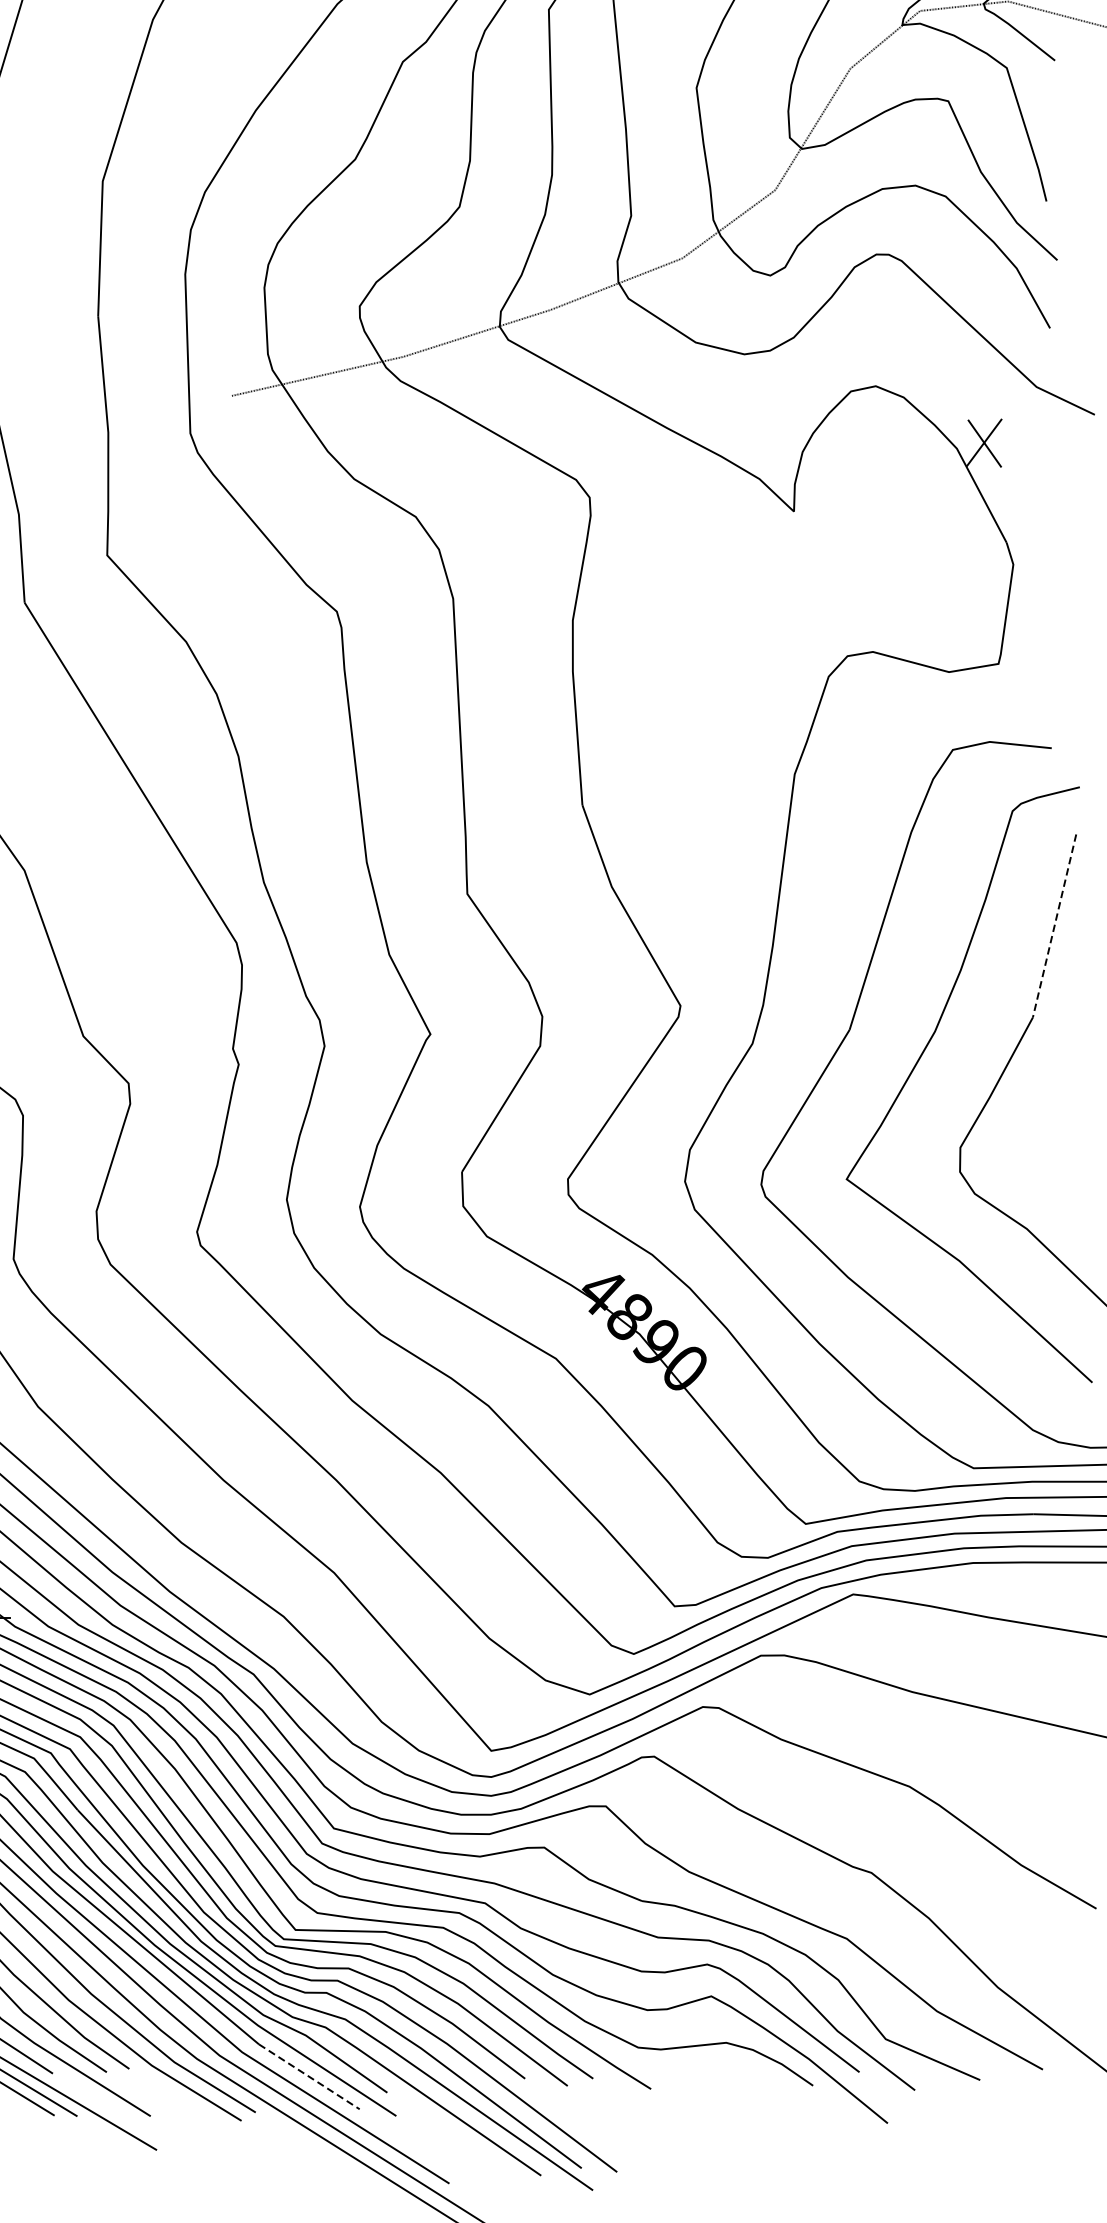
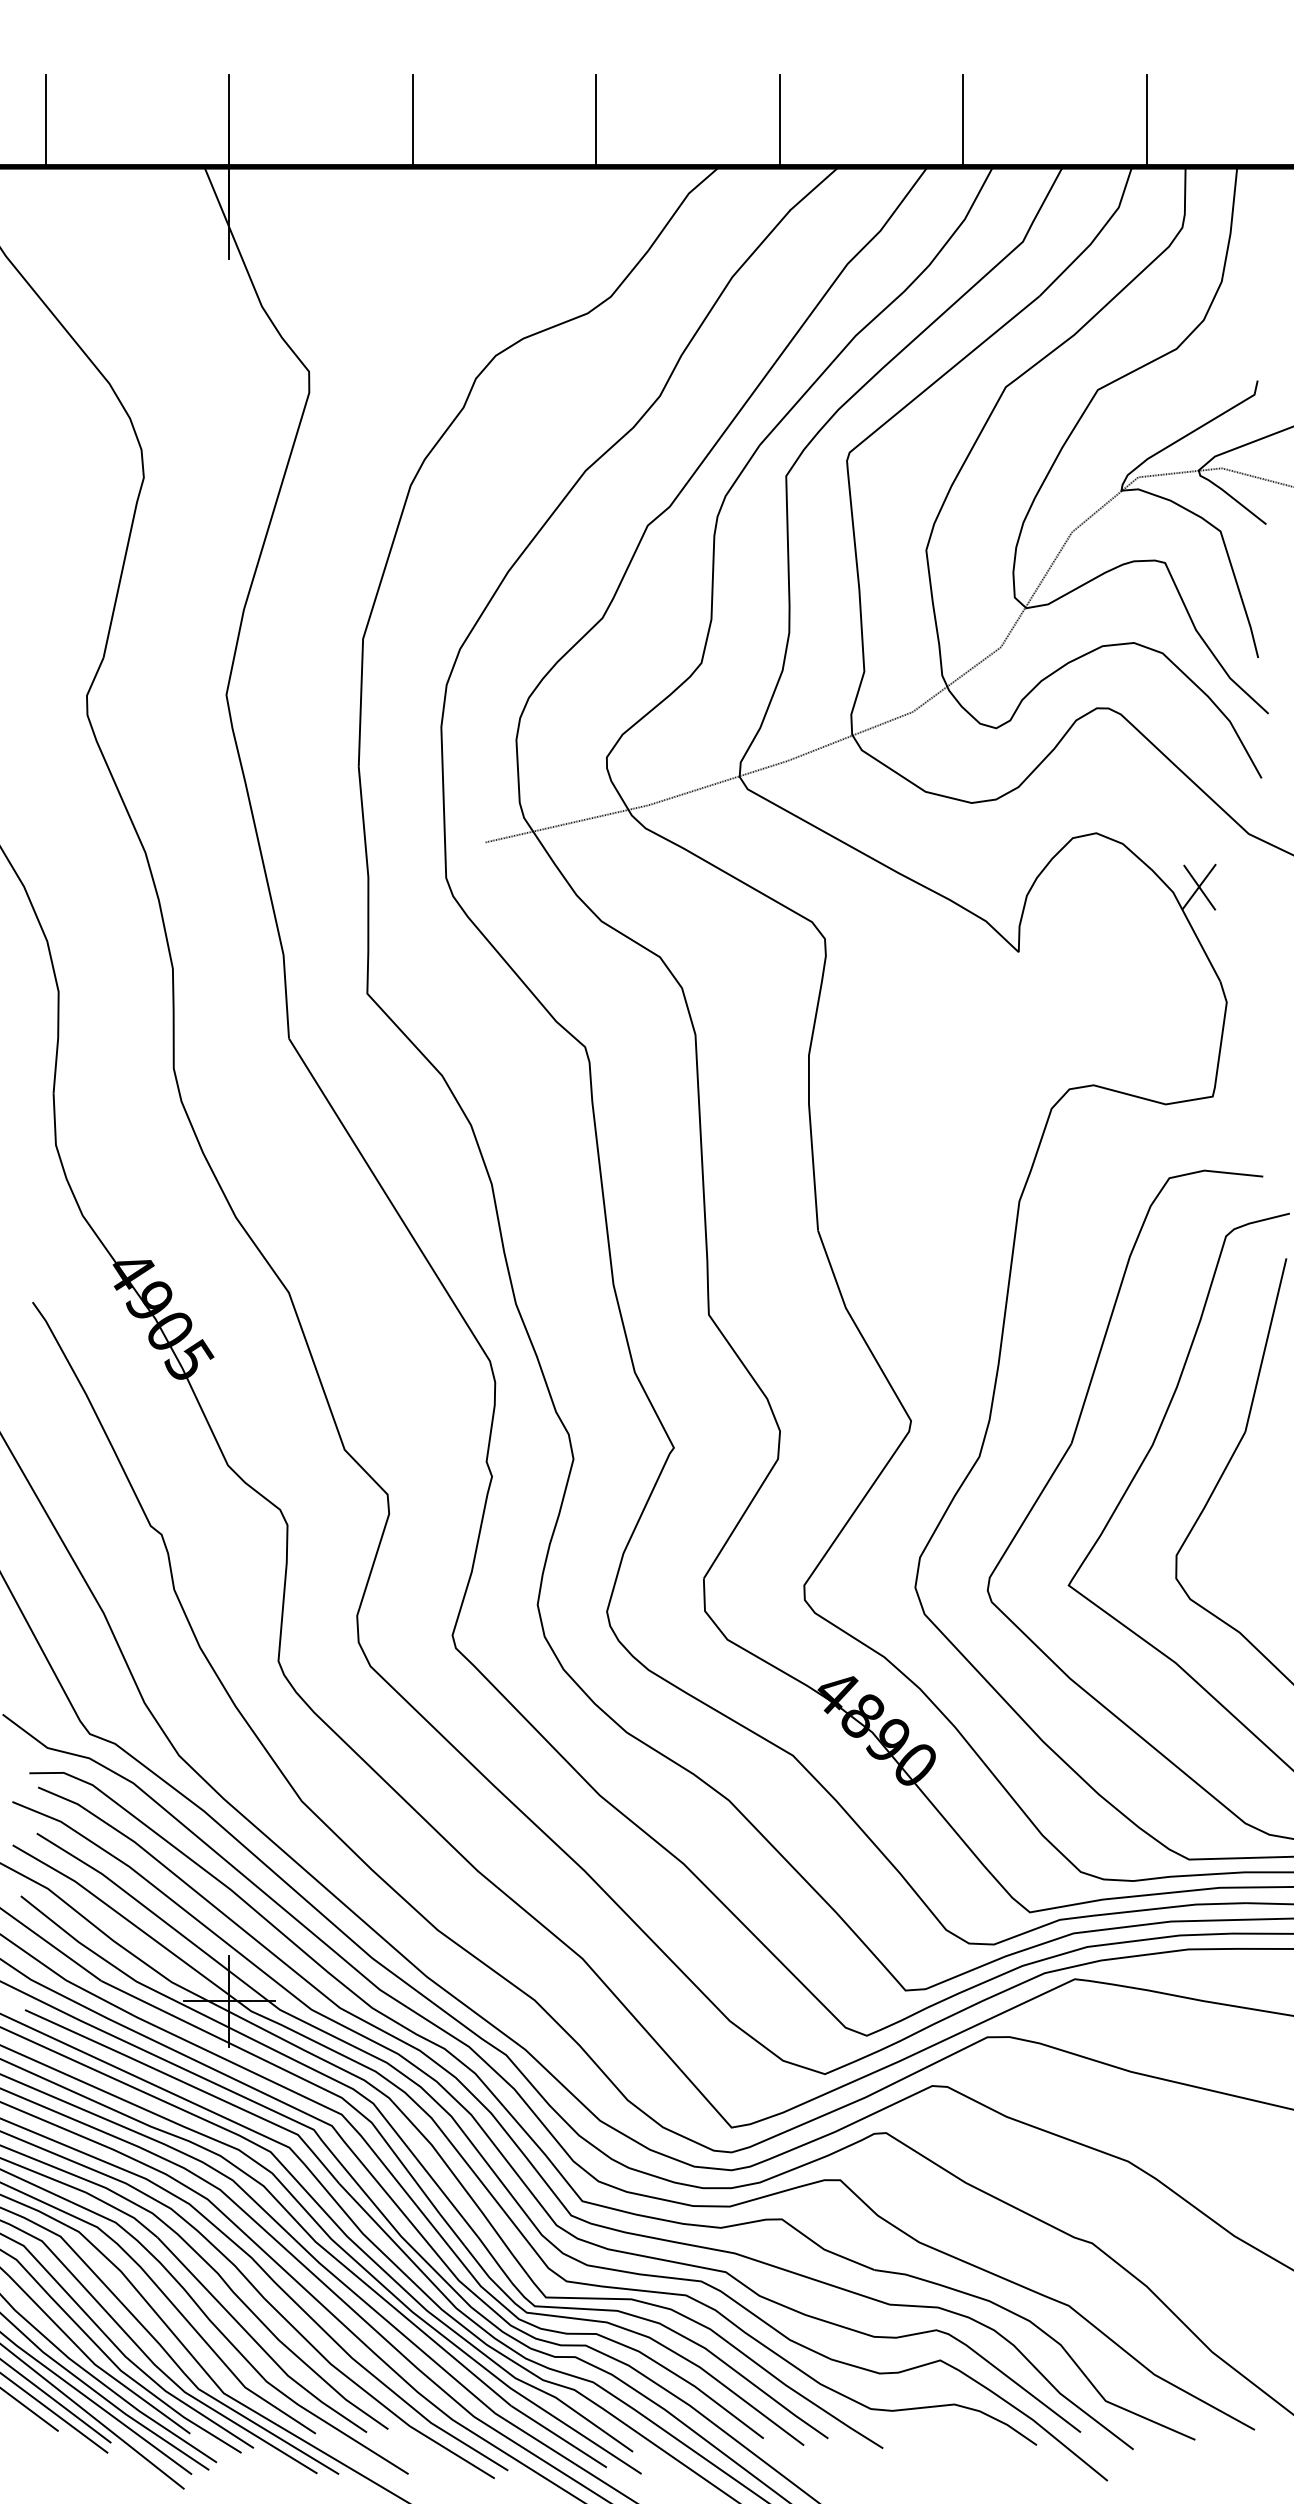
line: (1054, 926) -> (1265, 1345), dashed -> solid
line: (309, 2076) -> (559, 2436), dashed -> solid

